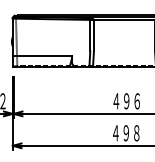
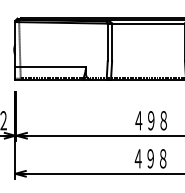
text: (137, 101) -> (163, 120), ４９６ -> ４９８

